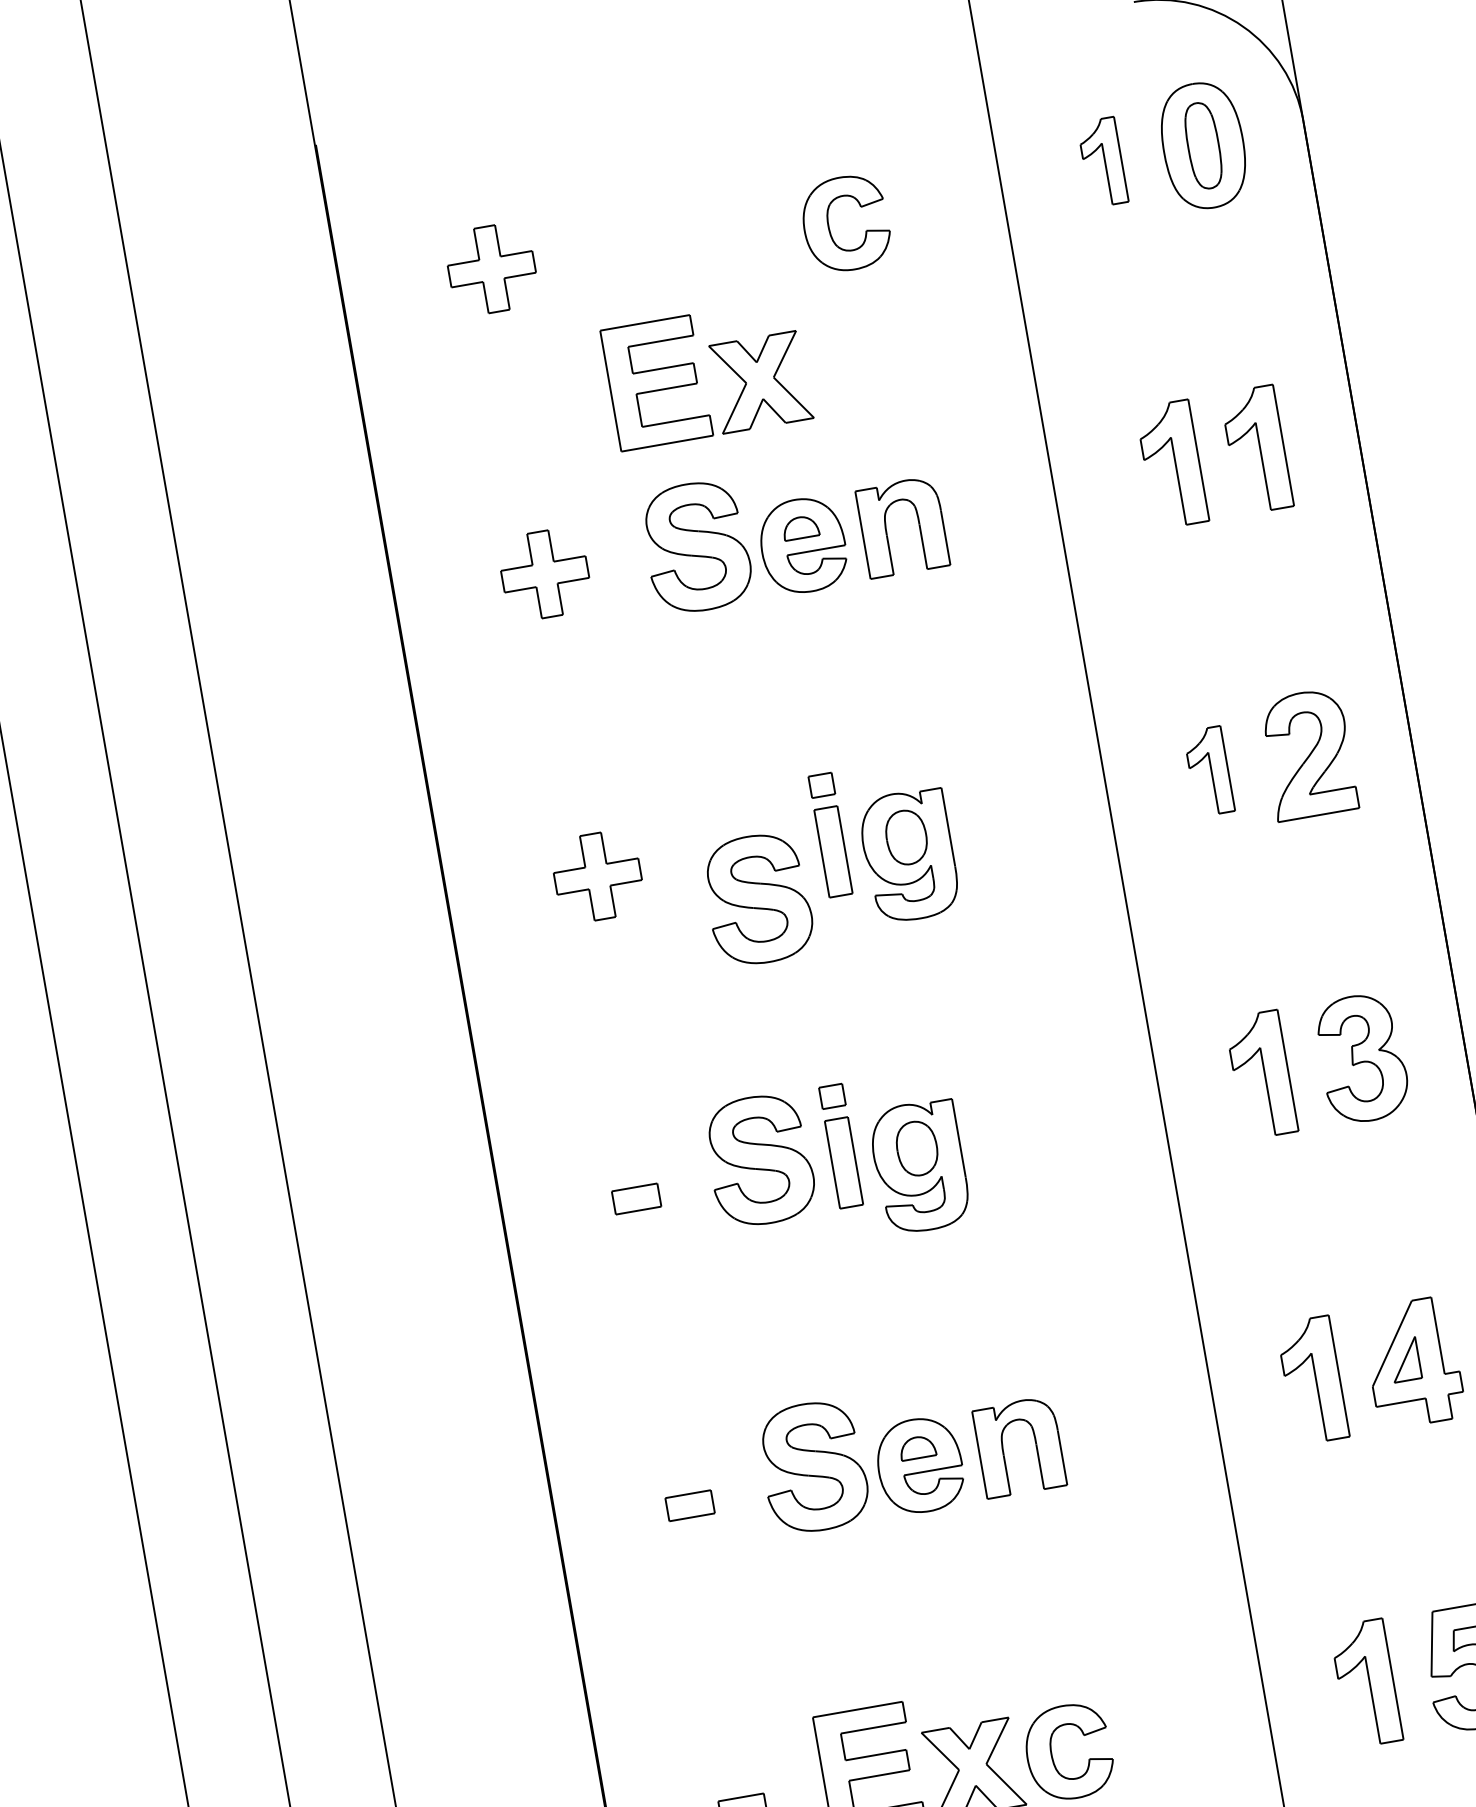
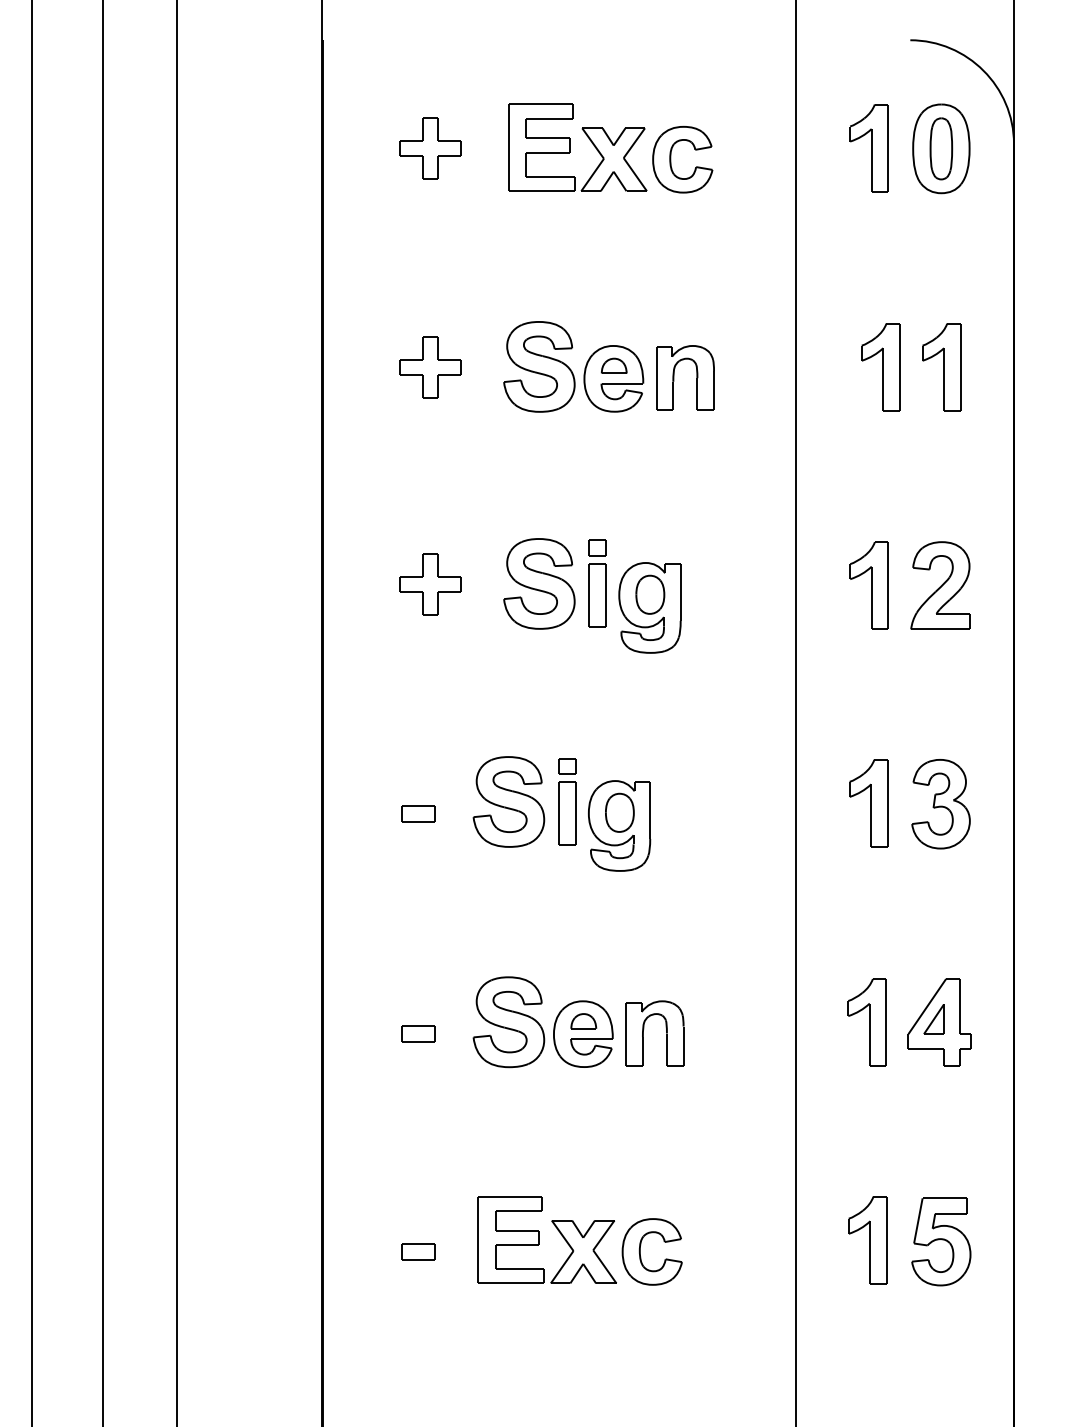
part: (1101, 162) -> (868, 148), size x1.43
part: (697, 375) -> (570, 147), moved
part: (1208, 771) -> (868, 585), size x1.43
part: (758, 898) -> (539, 583), moved

